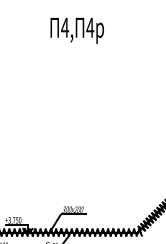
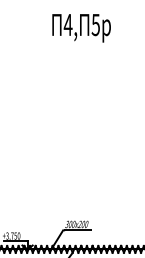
text: (90, 27) -> (96, 24), 4 -> 5

